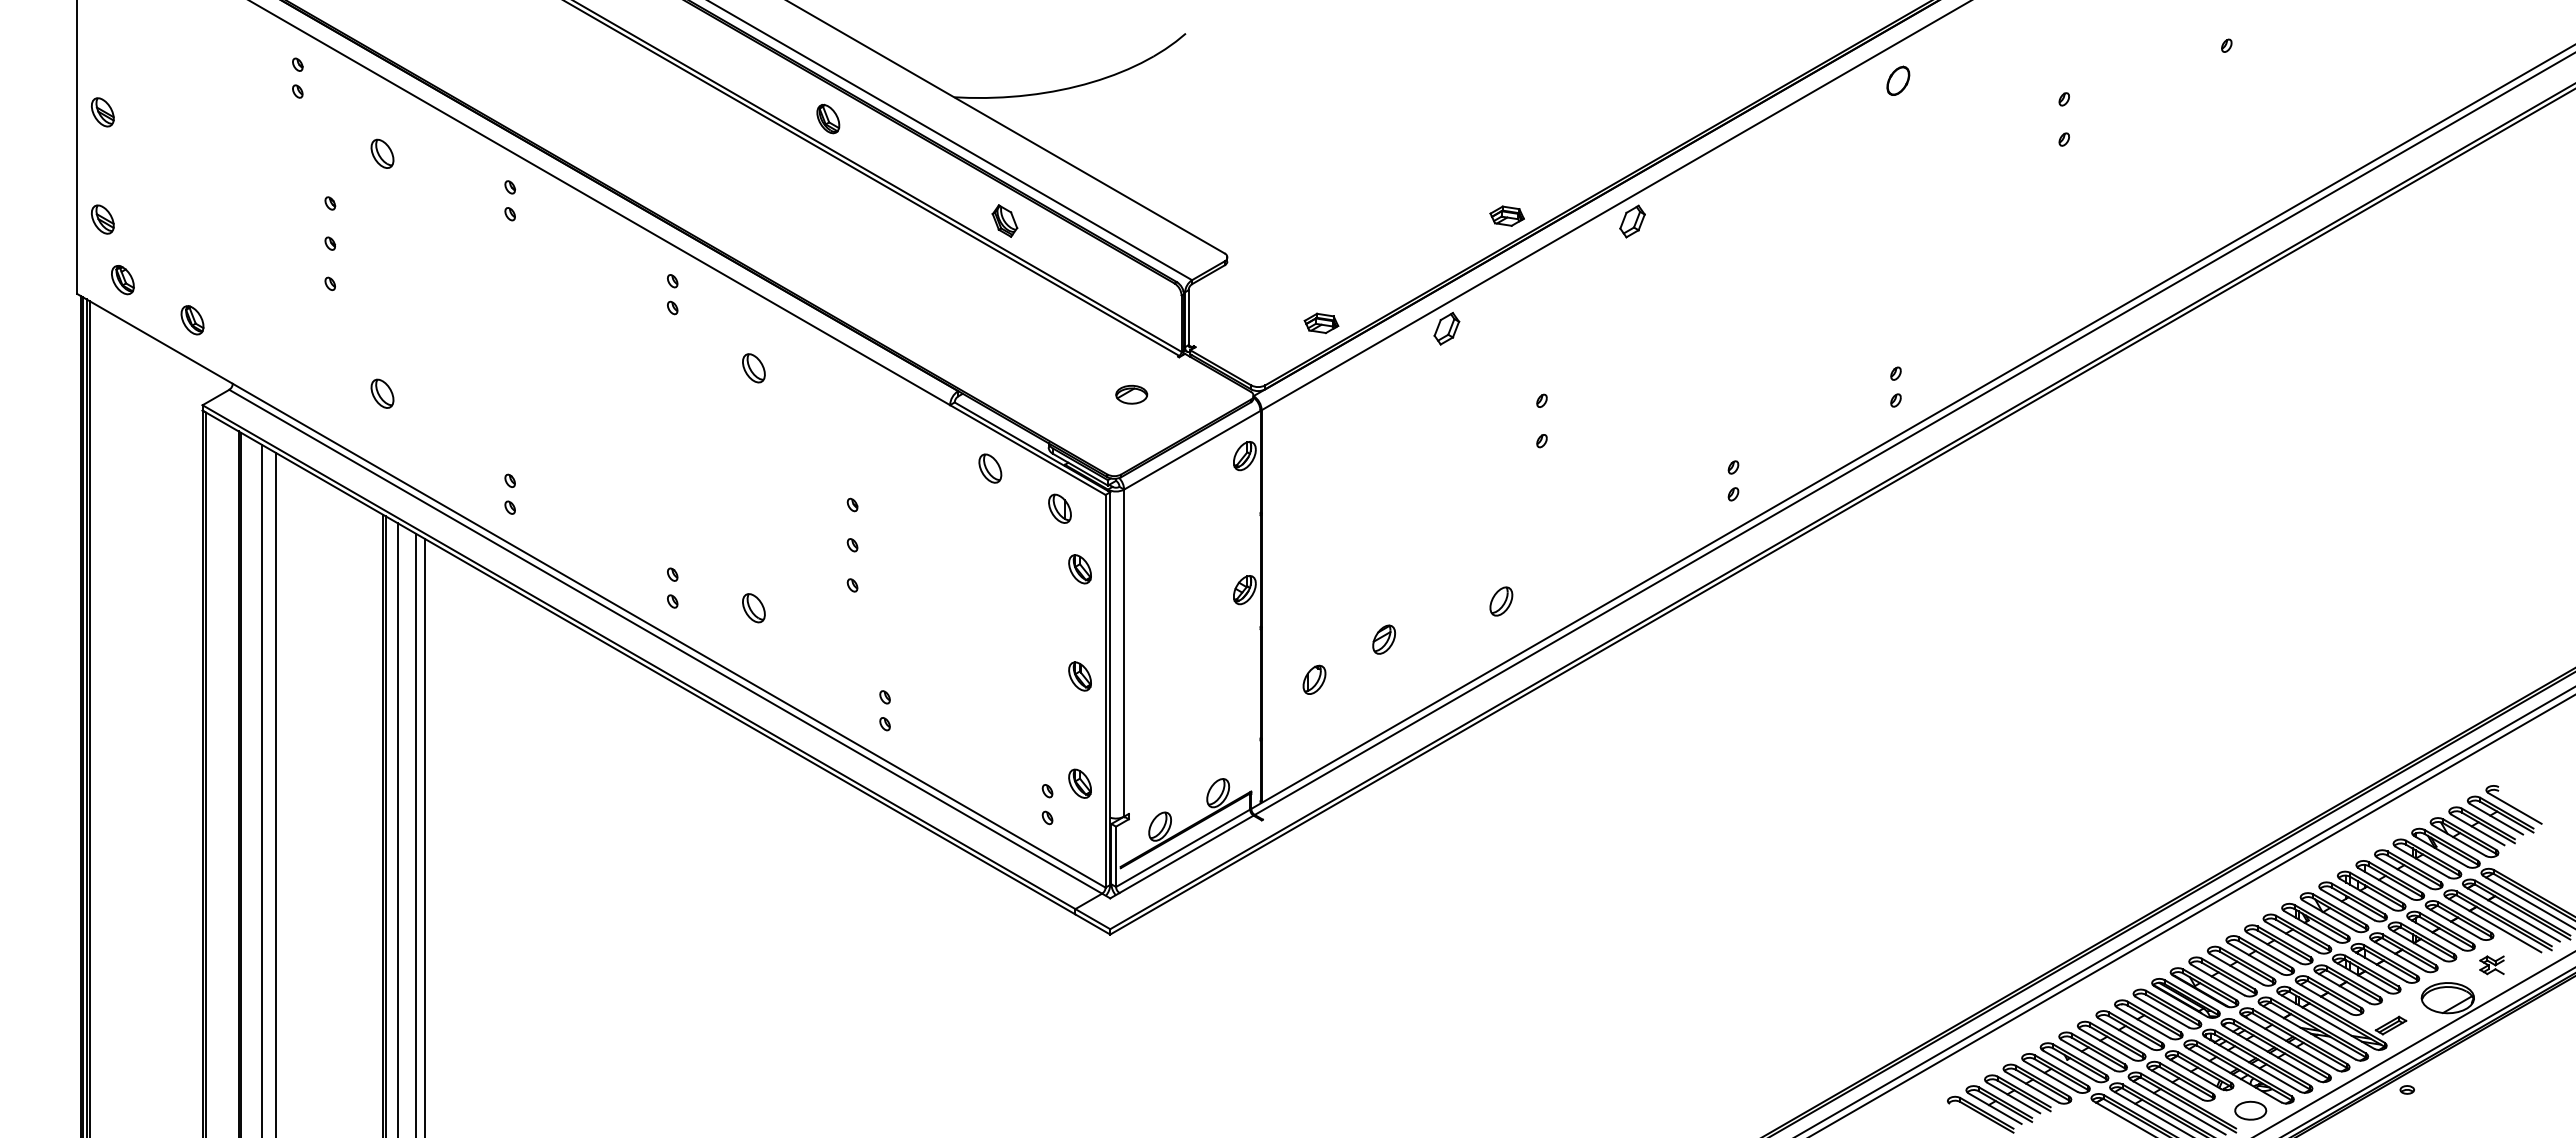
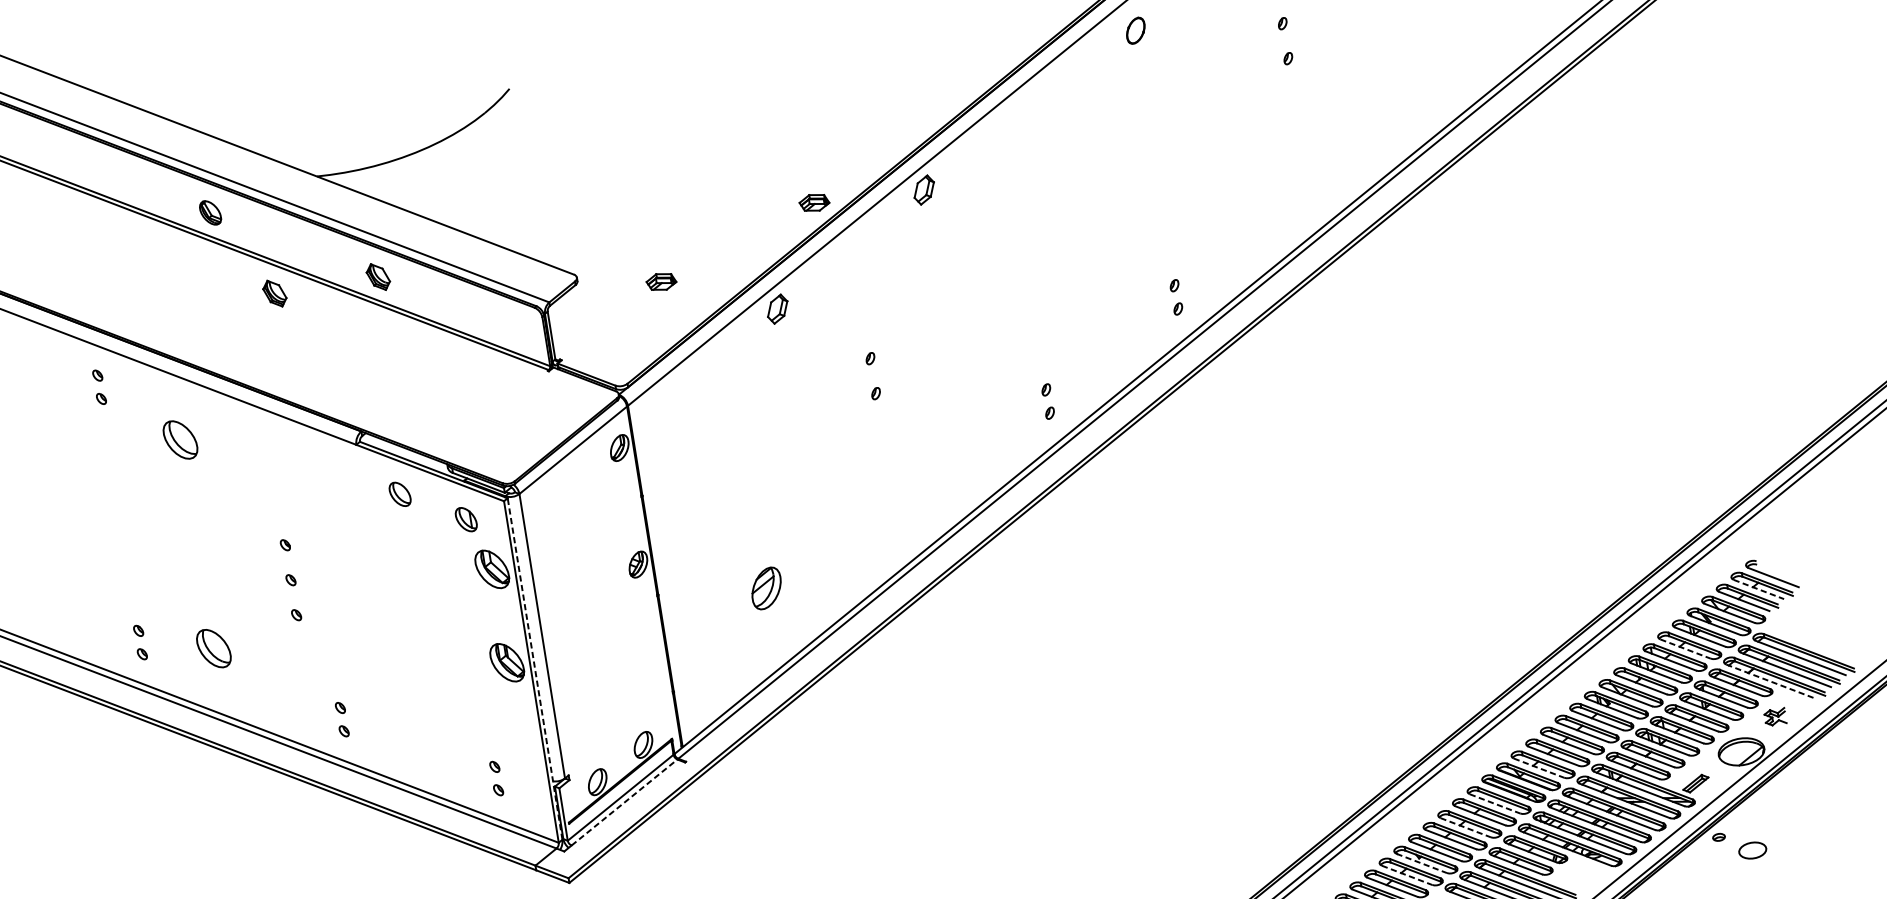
part: (885, 220) -> (274, 293), added
part: (1321, 323) -> (661, 282), moved
part: (753, 368) -> (180, 440), size x1.6
part: (1131, 394) -> (512, 410), removed
part: (1079, 569) -> (491, 569), size x1.6
part: (1501, 601) -> (863, 538), removed
part: (753, 608) -> (213, 649), size x1.6
part: (1383, 639) -> (765, 588), size x1.6
part: (1079, 676) -> (506, 662), size x1.6
part: (1314, 679) -> (711, 632), removed
line: (1110, 688) -> (535, 668), solid -> dashed
part: (1079, 783) -> (521, 755), removed
line: (2496, 819) -> (1758, 589), solid -> dashed
line: (1187, 854) -> (625, 802), solid -> dashed
line: (2403, 872) -> (1685, 648), solid -> dashed
line: (2493, 924) -> (1770, 681), solid -> dashed
line: (2217, 980) -> (1538, 768), solid -> dashed
line: (2162, 1012) -> (1495, 804), solid -> dashed
line: (2125, 1033) -> (1466, 827), solid -> dashed
line: (2069, 1065) -> (1421, 863), solid -> dashed
line: (2050, 1076) -> (1406, 875), solid -> dashed
part: (2250, 1110) -> (1752, 850), moved

